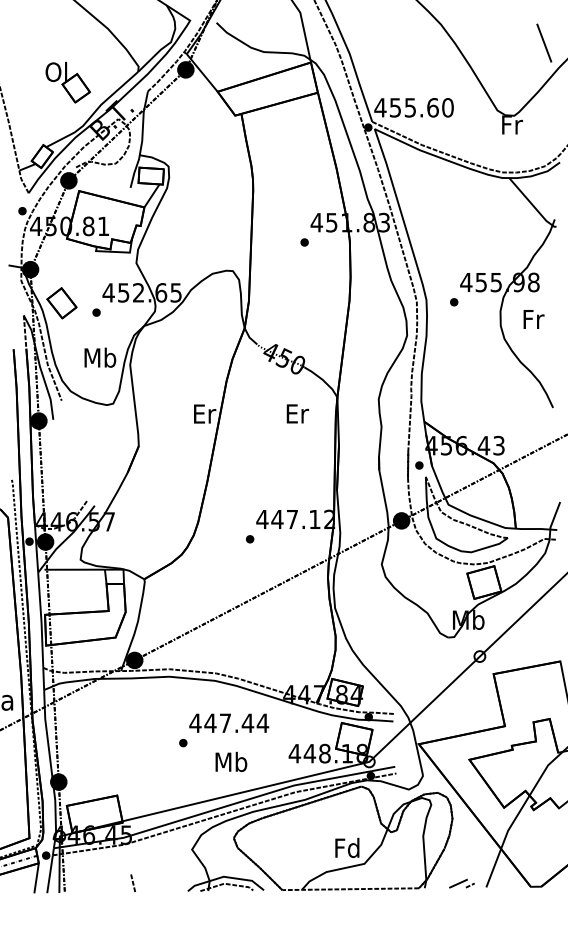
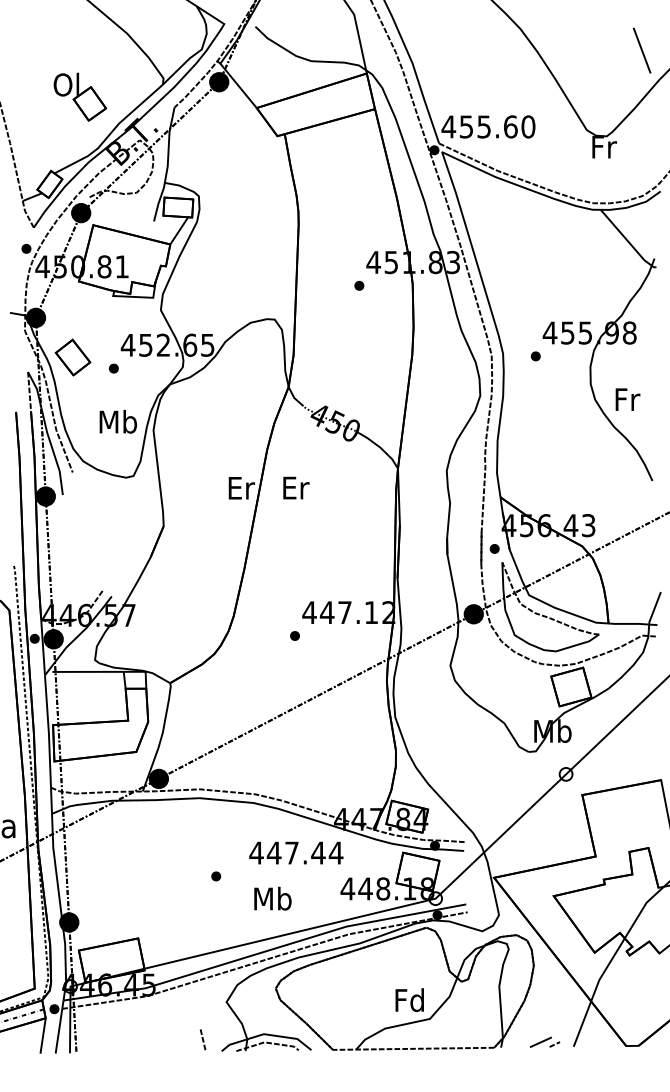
text: (533, 319) -> (627, 399), moved
text: (297, 413) -> (296, 487), moved
text: (229, 722) -> (296, 852), moved
line: (133, 882) -> (203, 1039), moved

